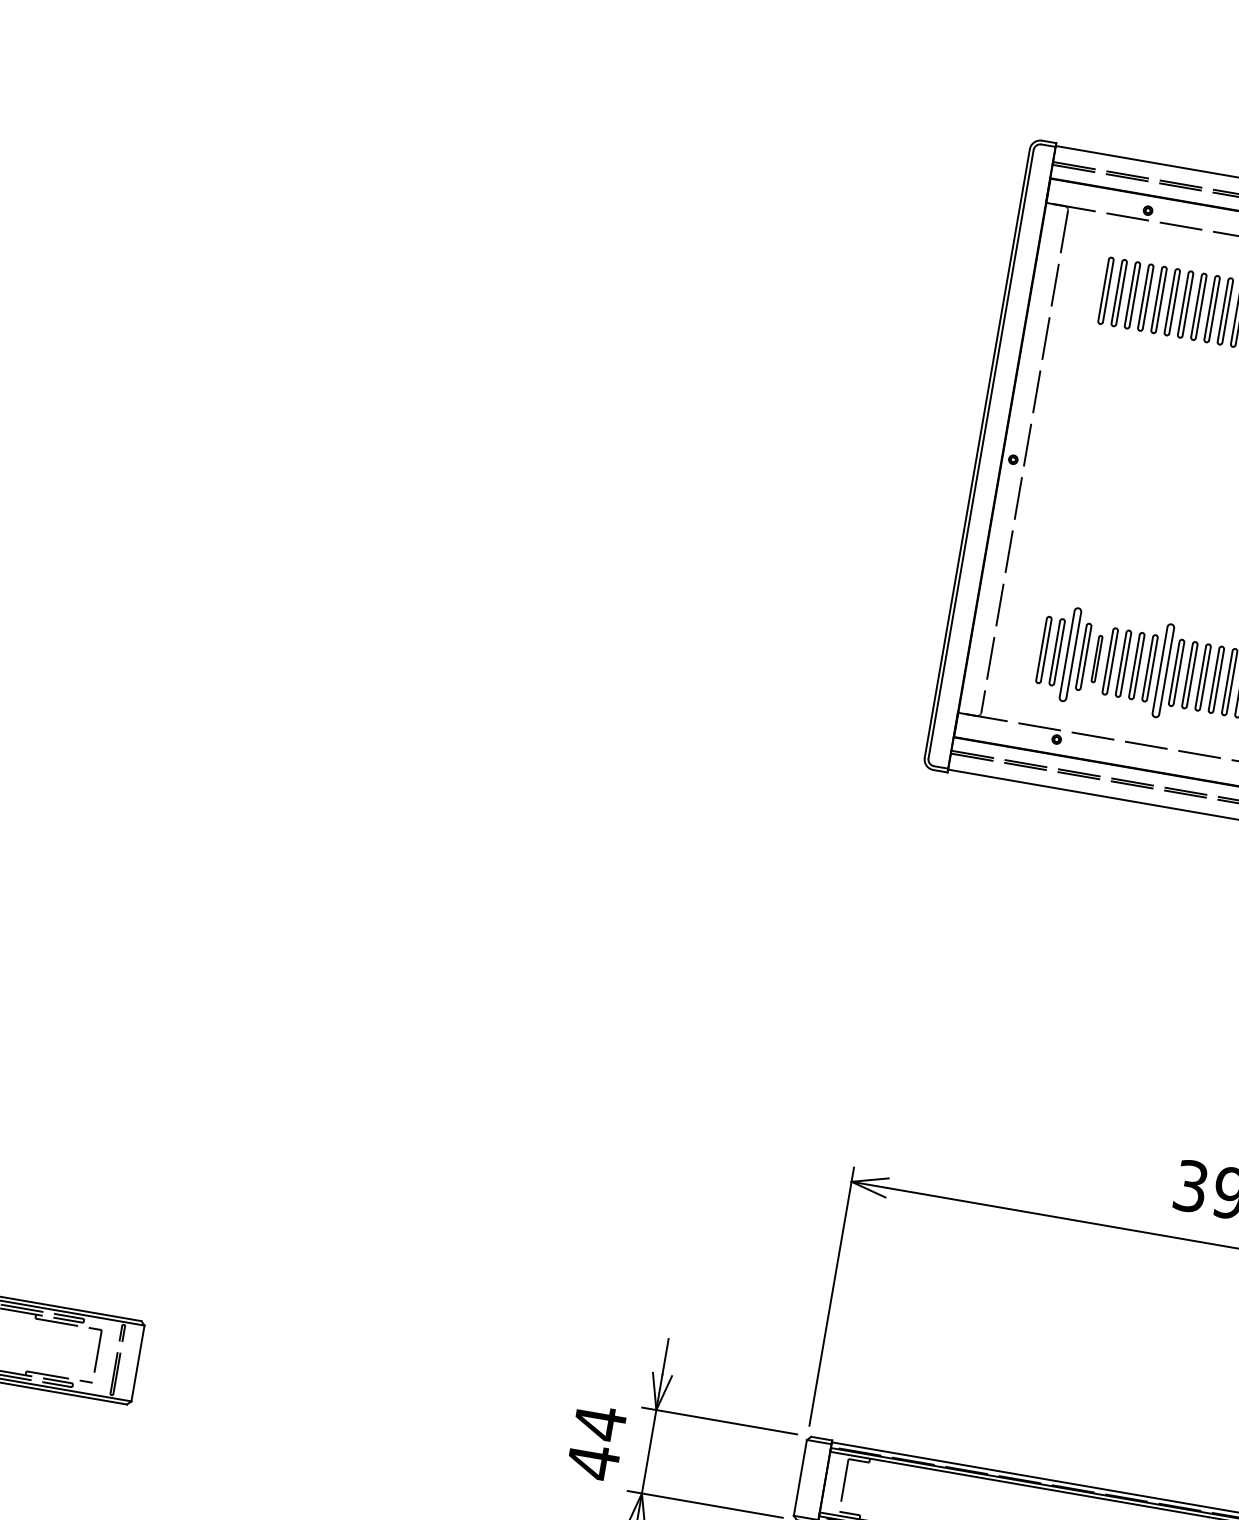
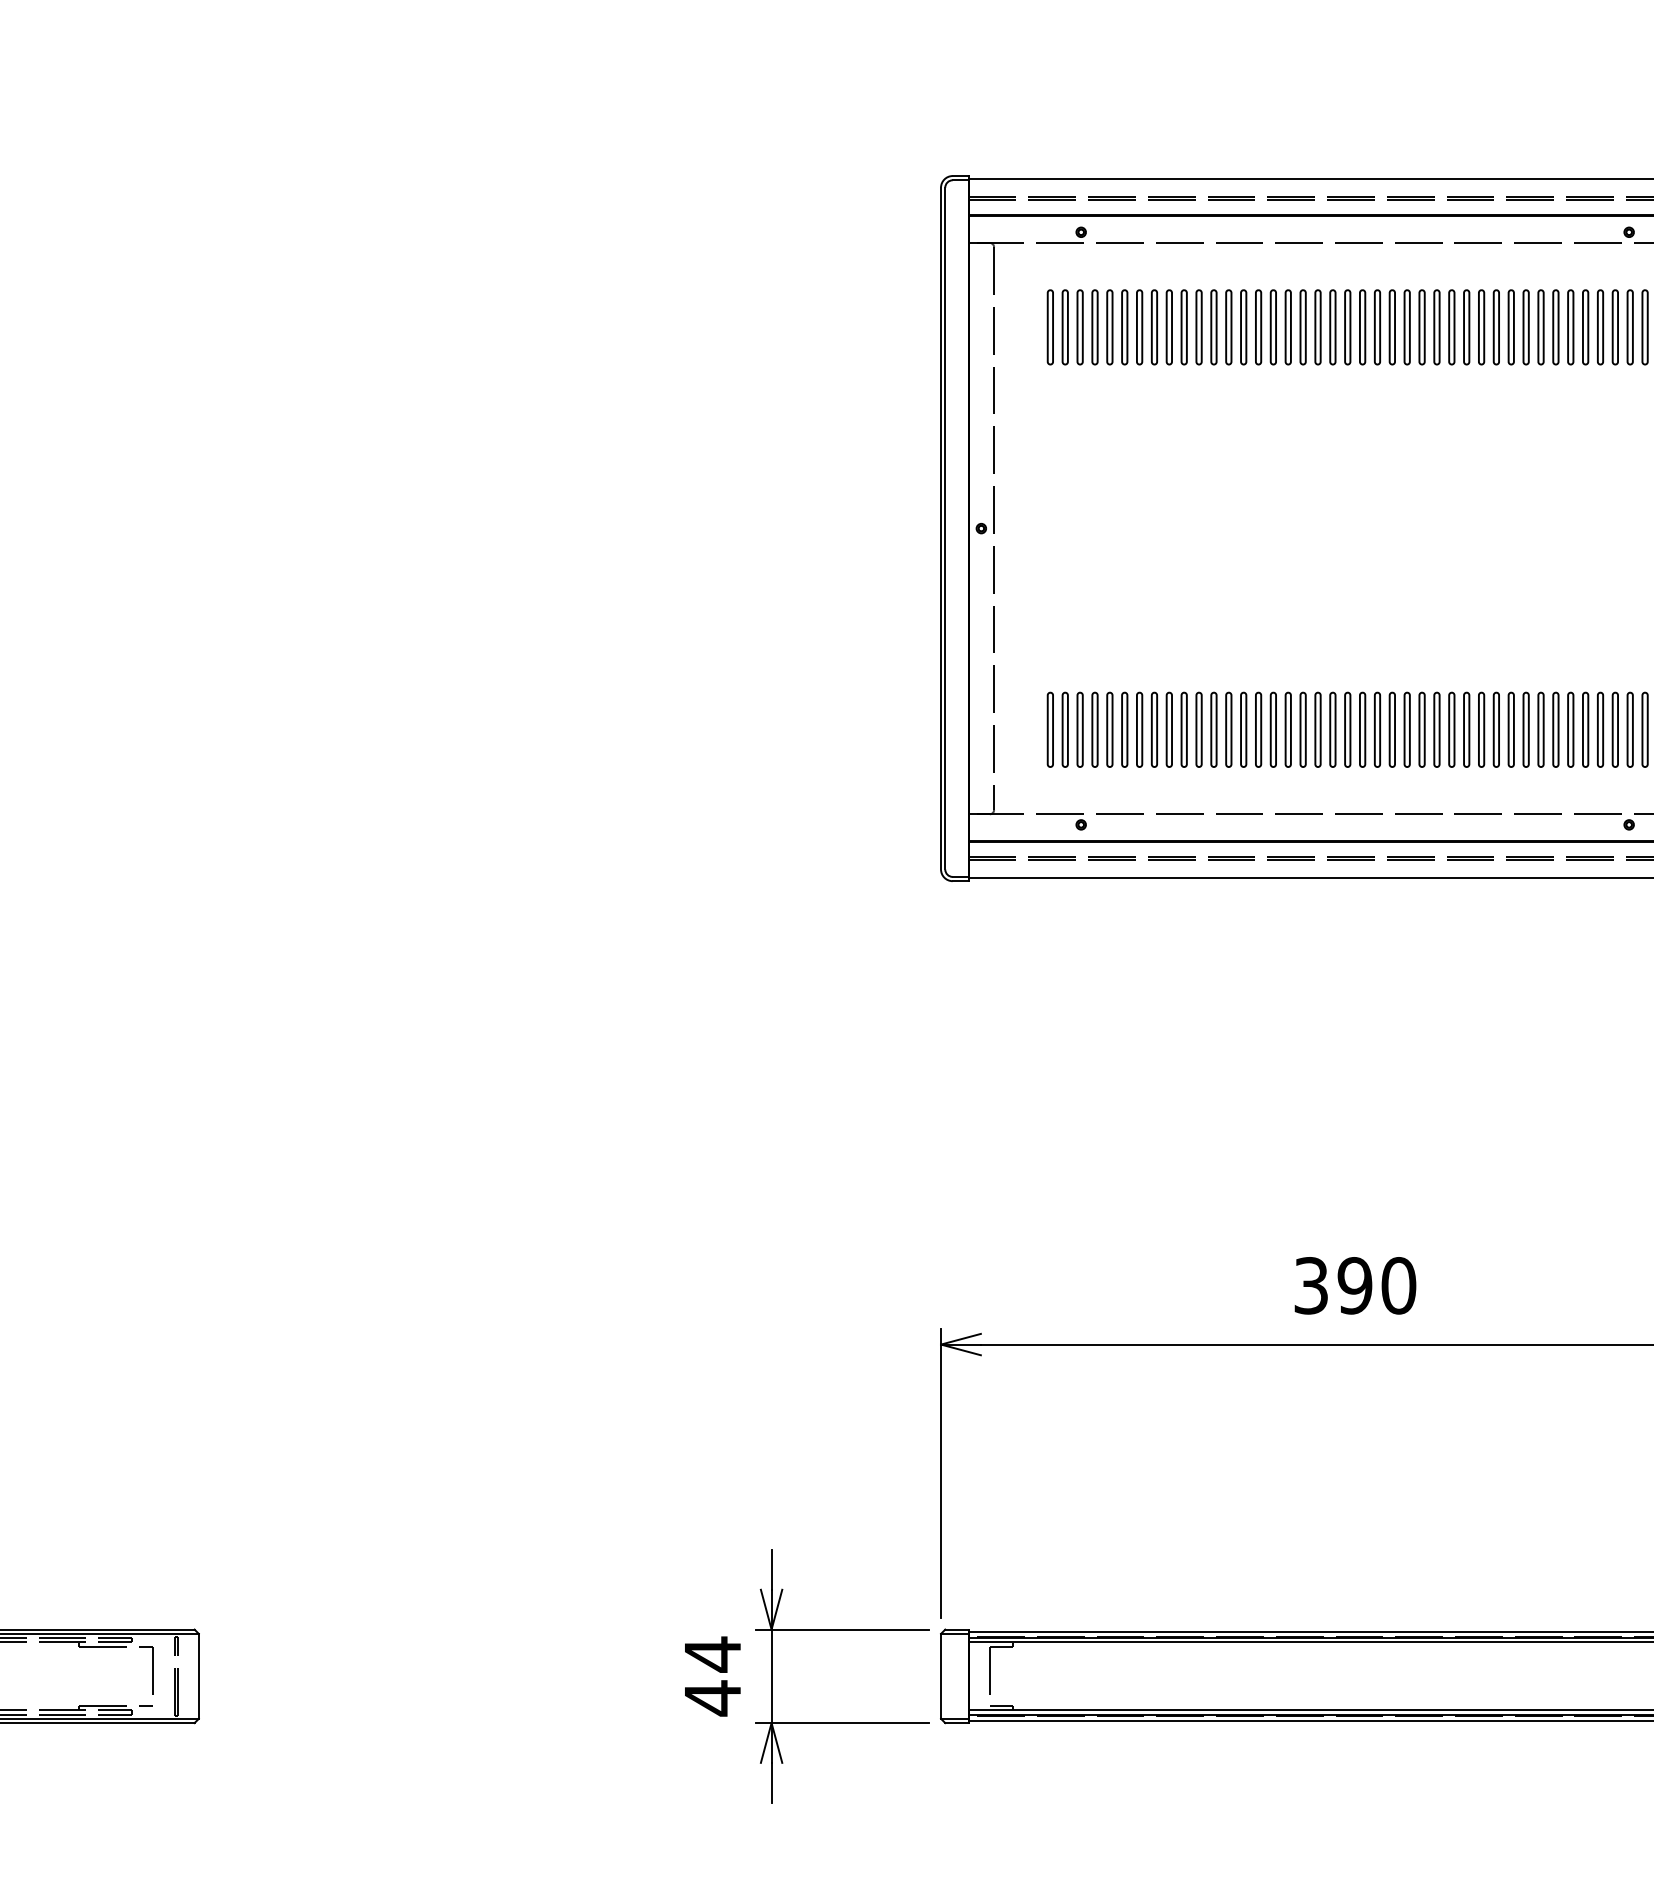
part: (1069, 654) -> (1079, 729), size x0.71
part: (1096, 658) -> (1109, 729), size x1.43
part: (1162, 670) -> (1183, 729), size x0.71

